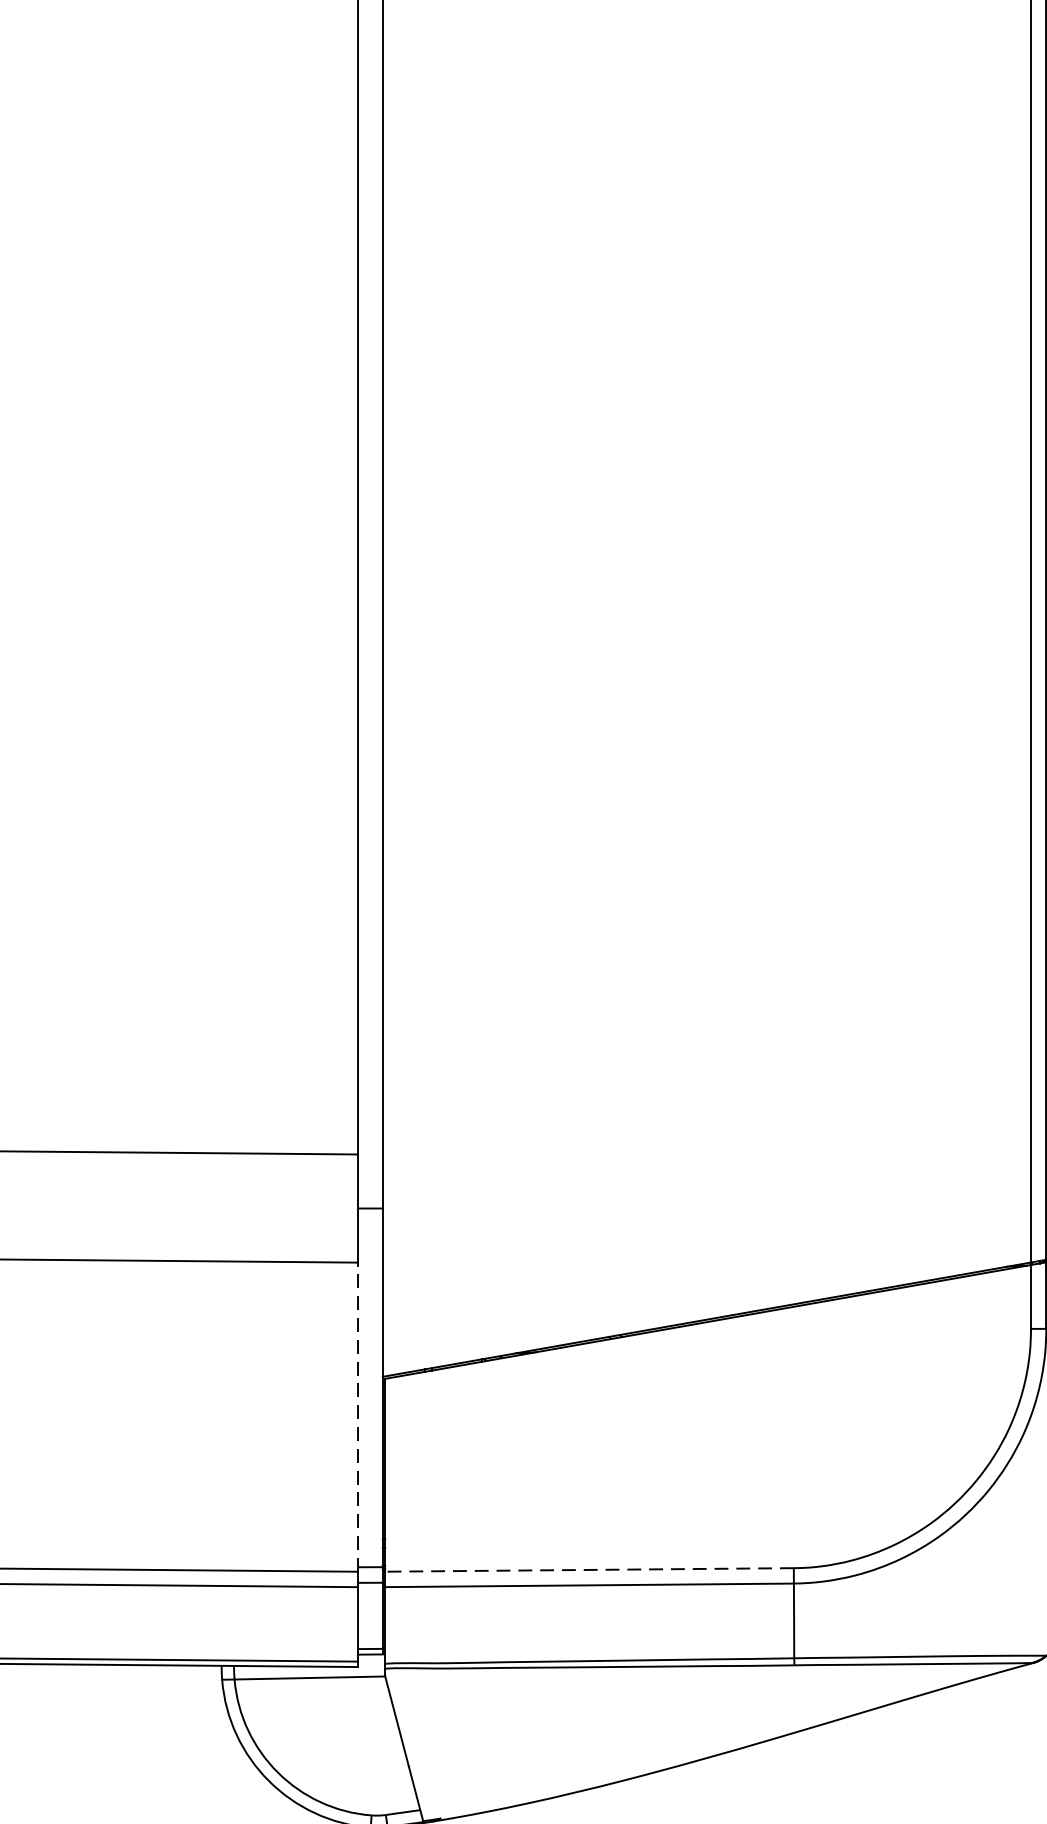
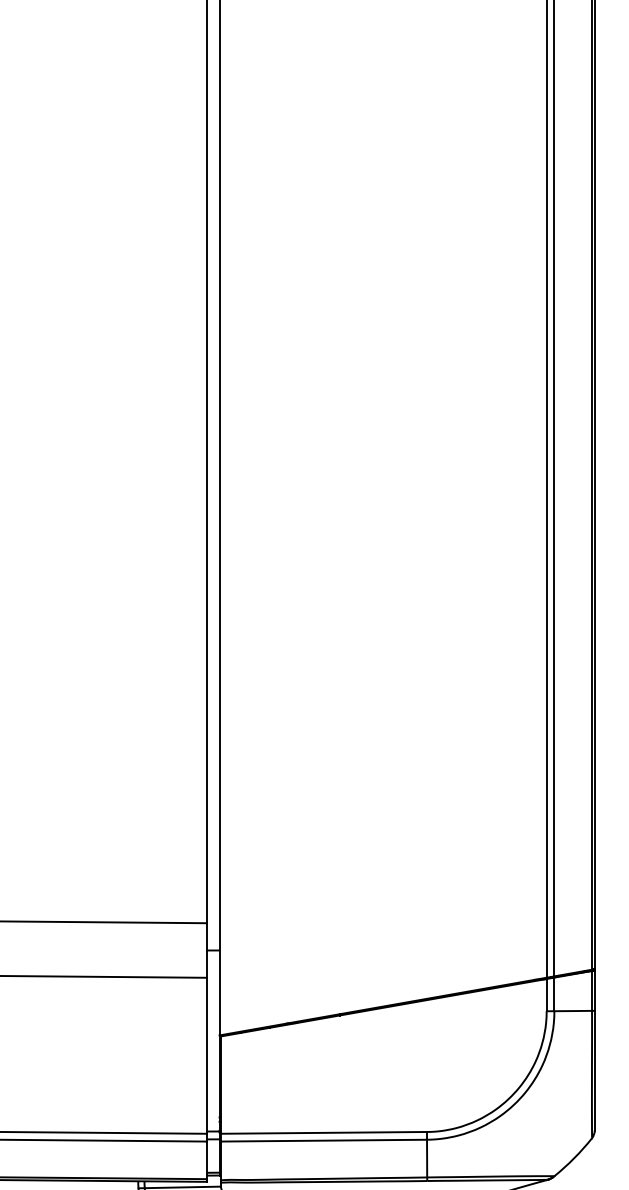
line: (358, 1416) -> (207, 1055), dashed -> solid
line: (588, 1569) -> (323, 1132), dashed -> solid

